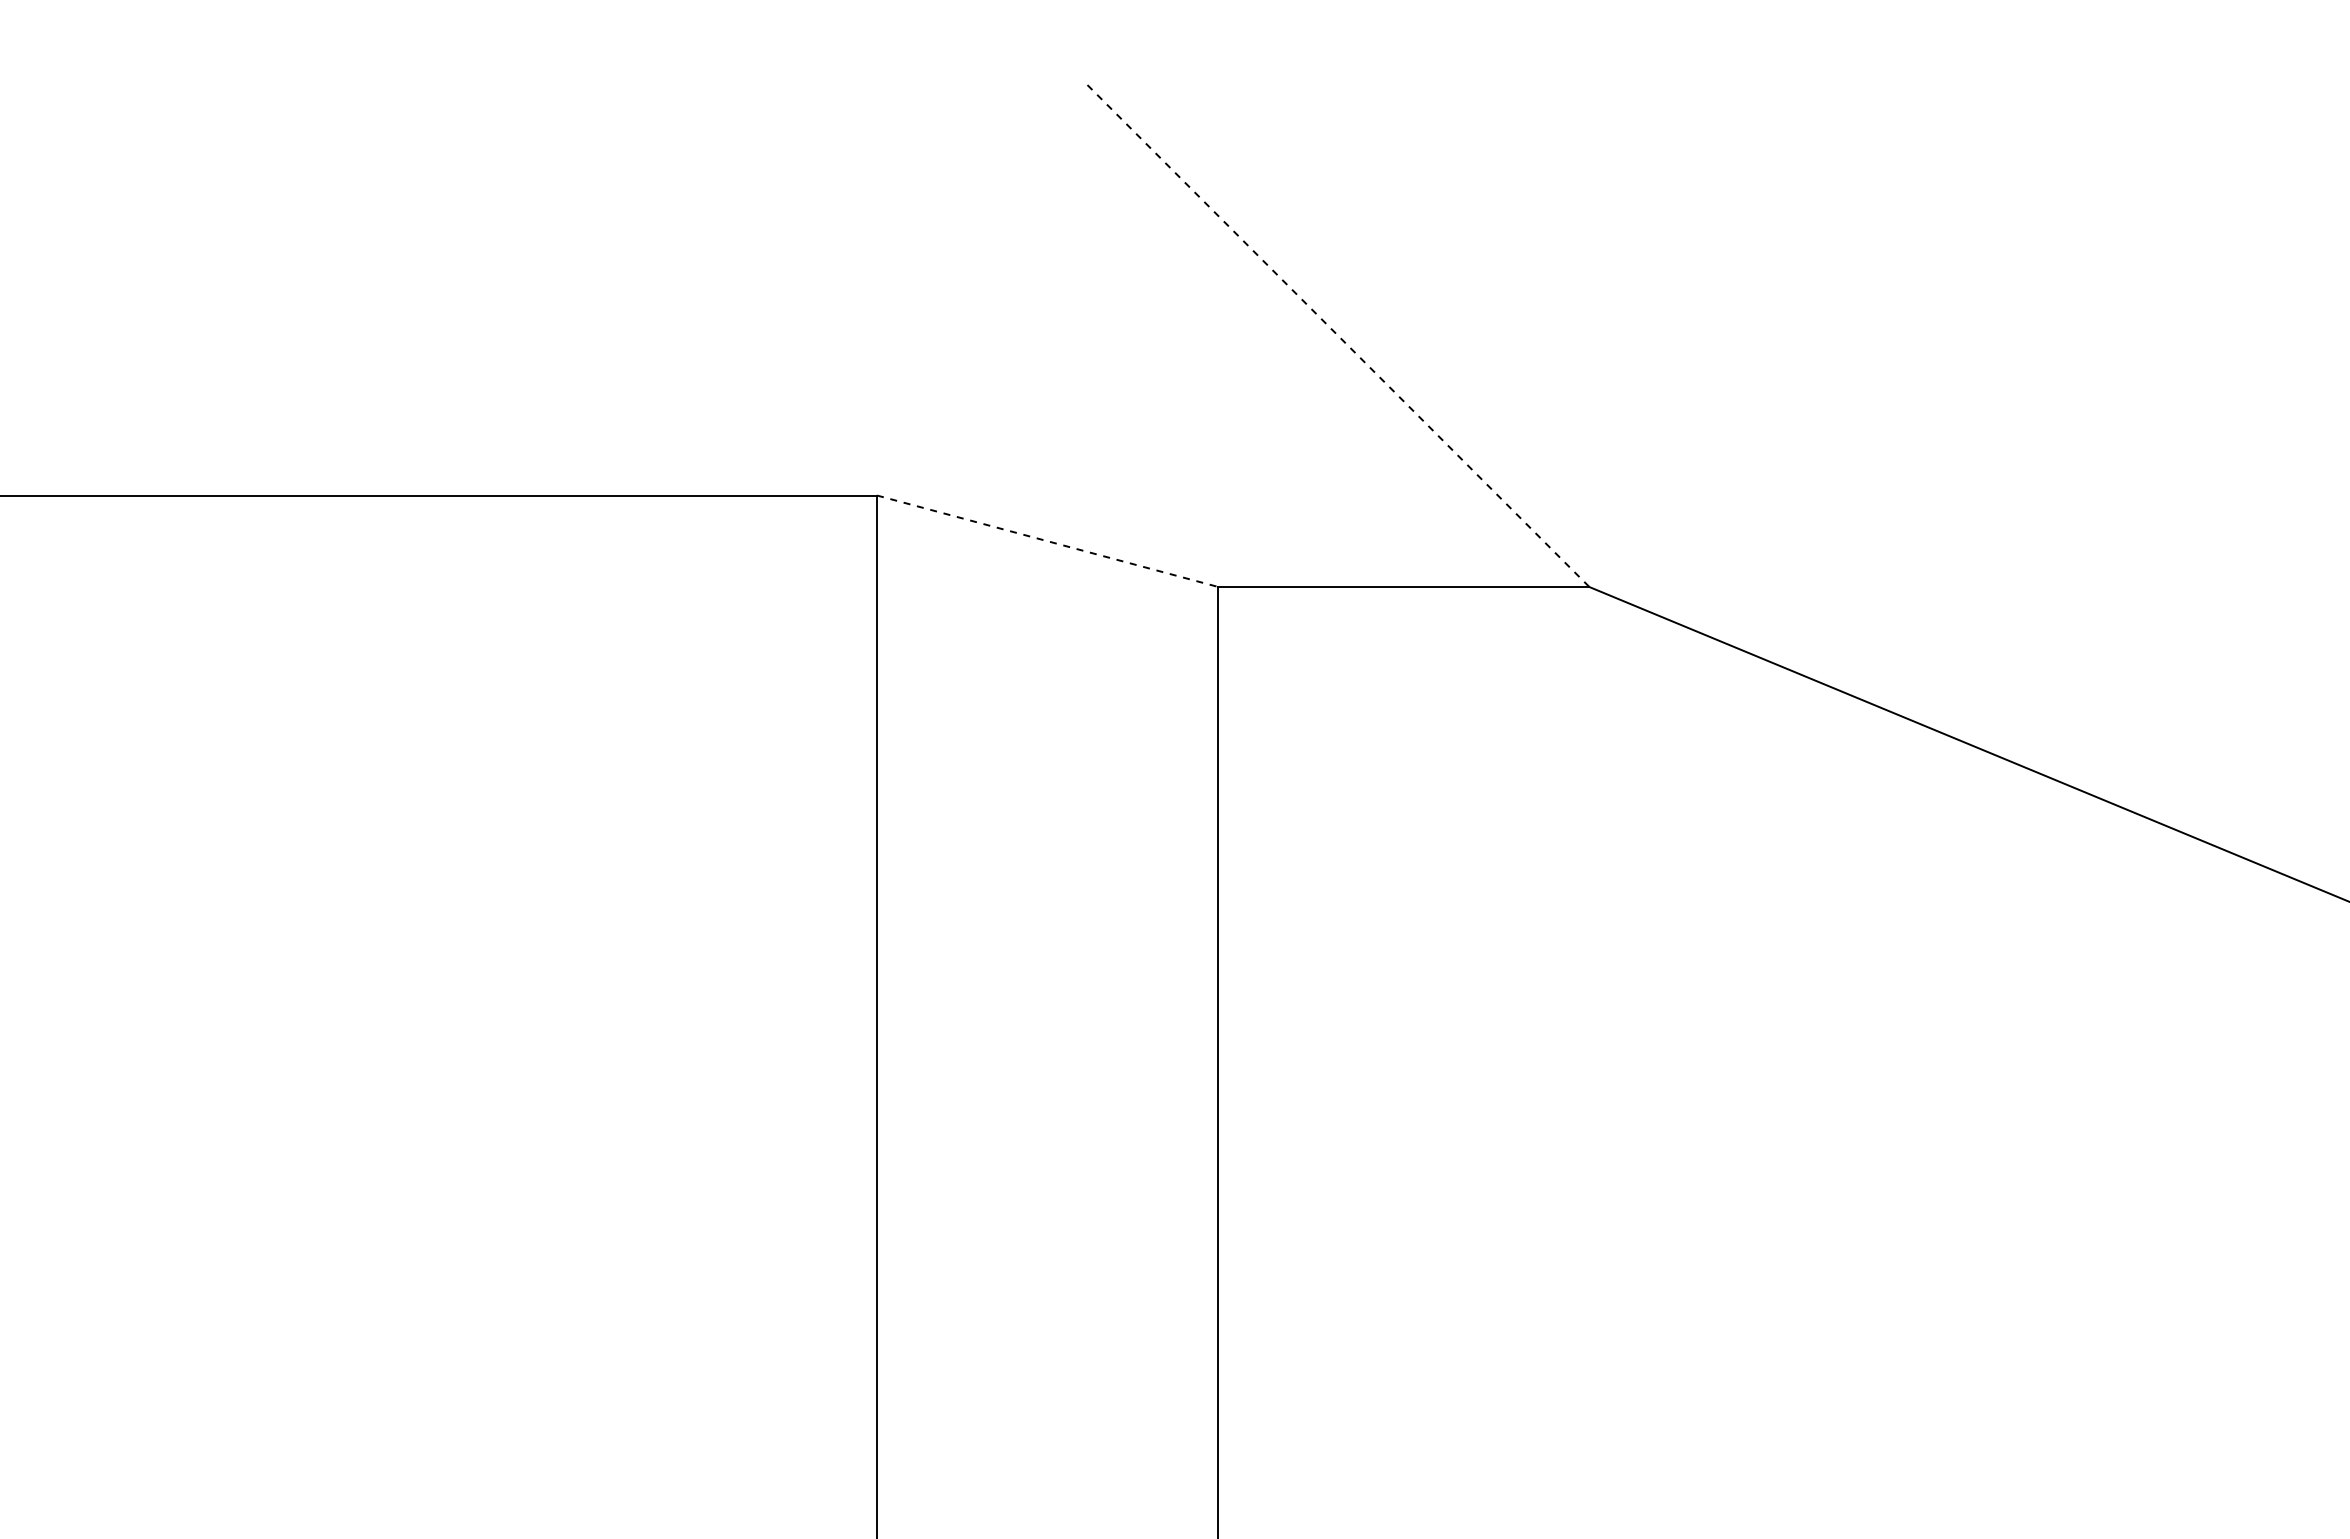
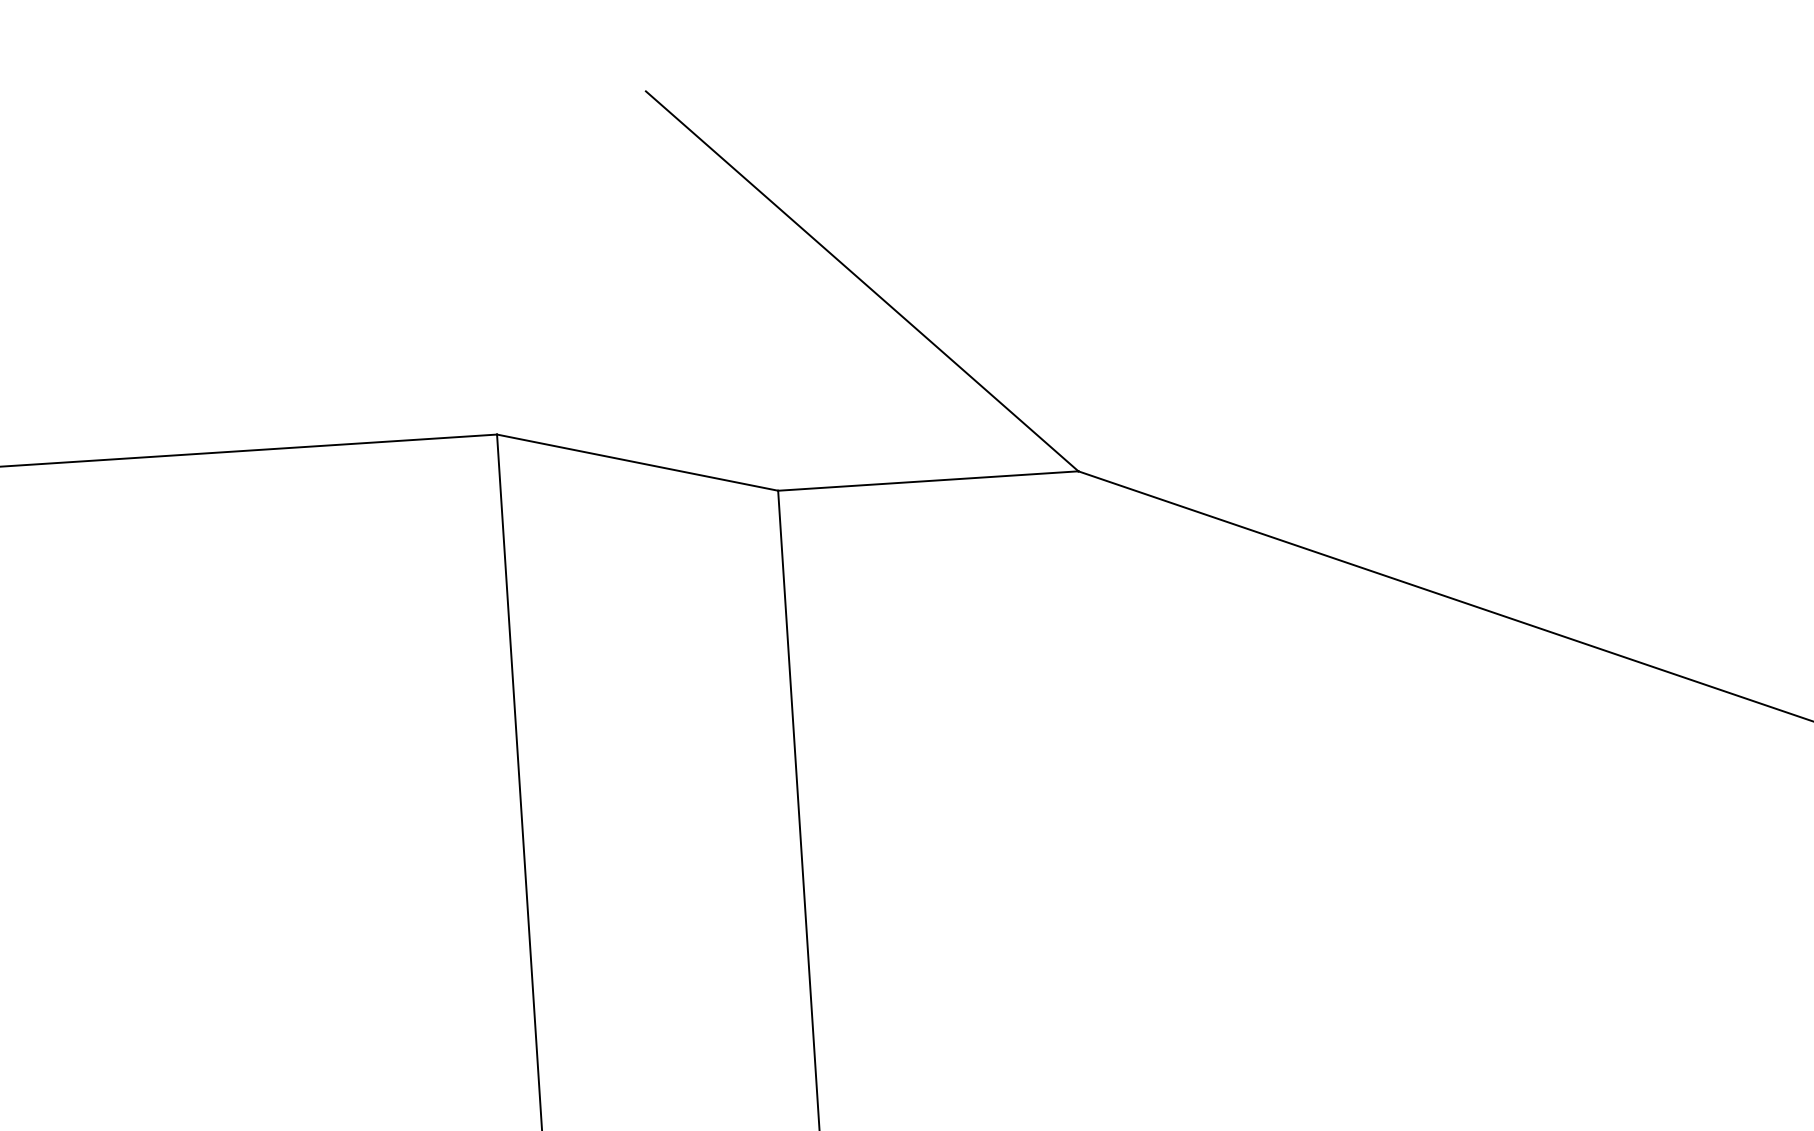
line: (1338, 336) -> (862, 281), dashed -> solid
line: (1047, 541) -> (637, 462), dashed -> solid

